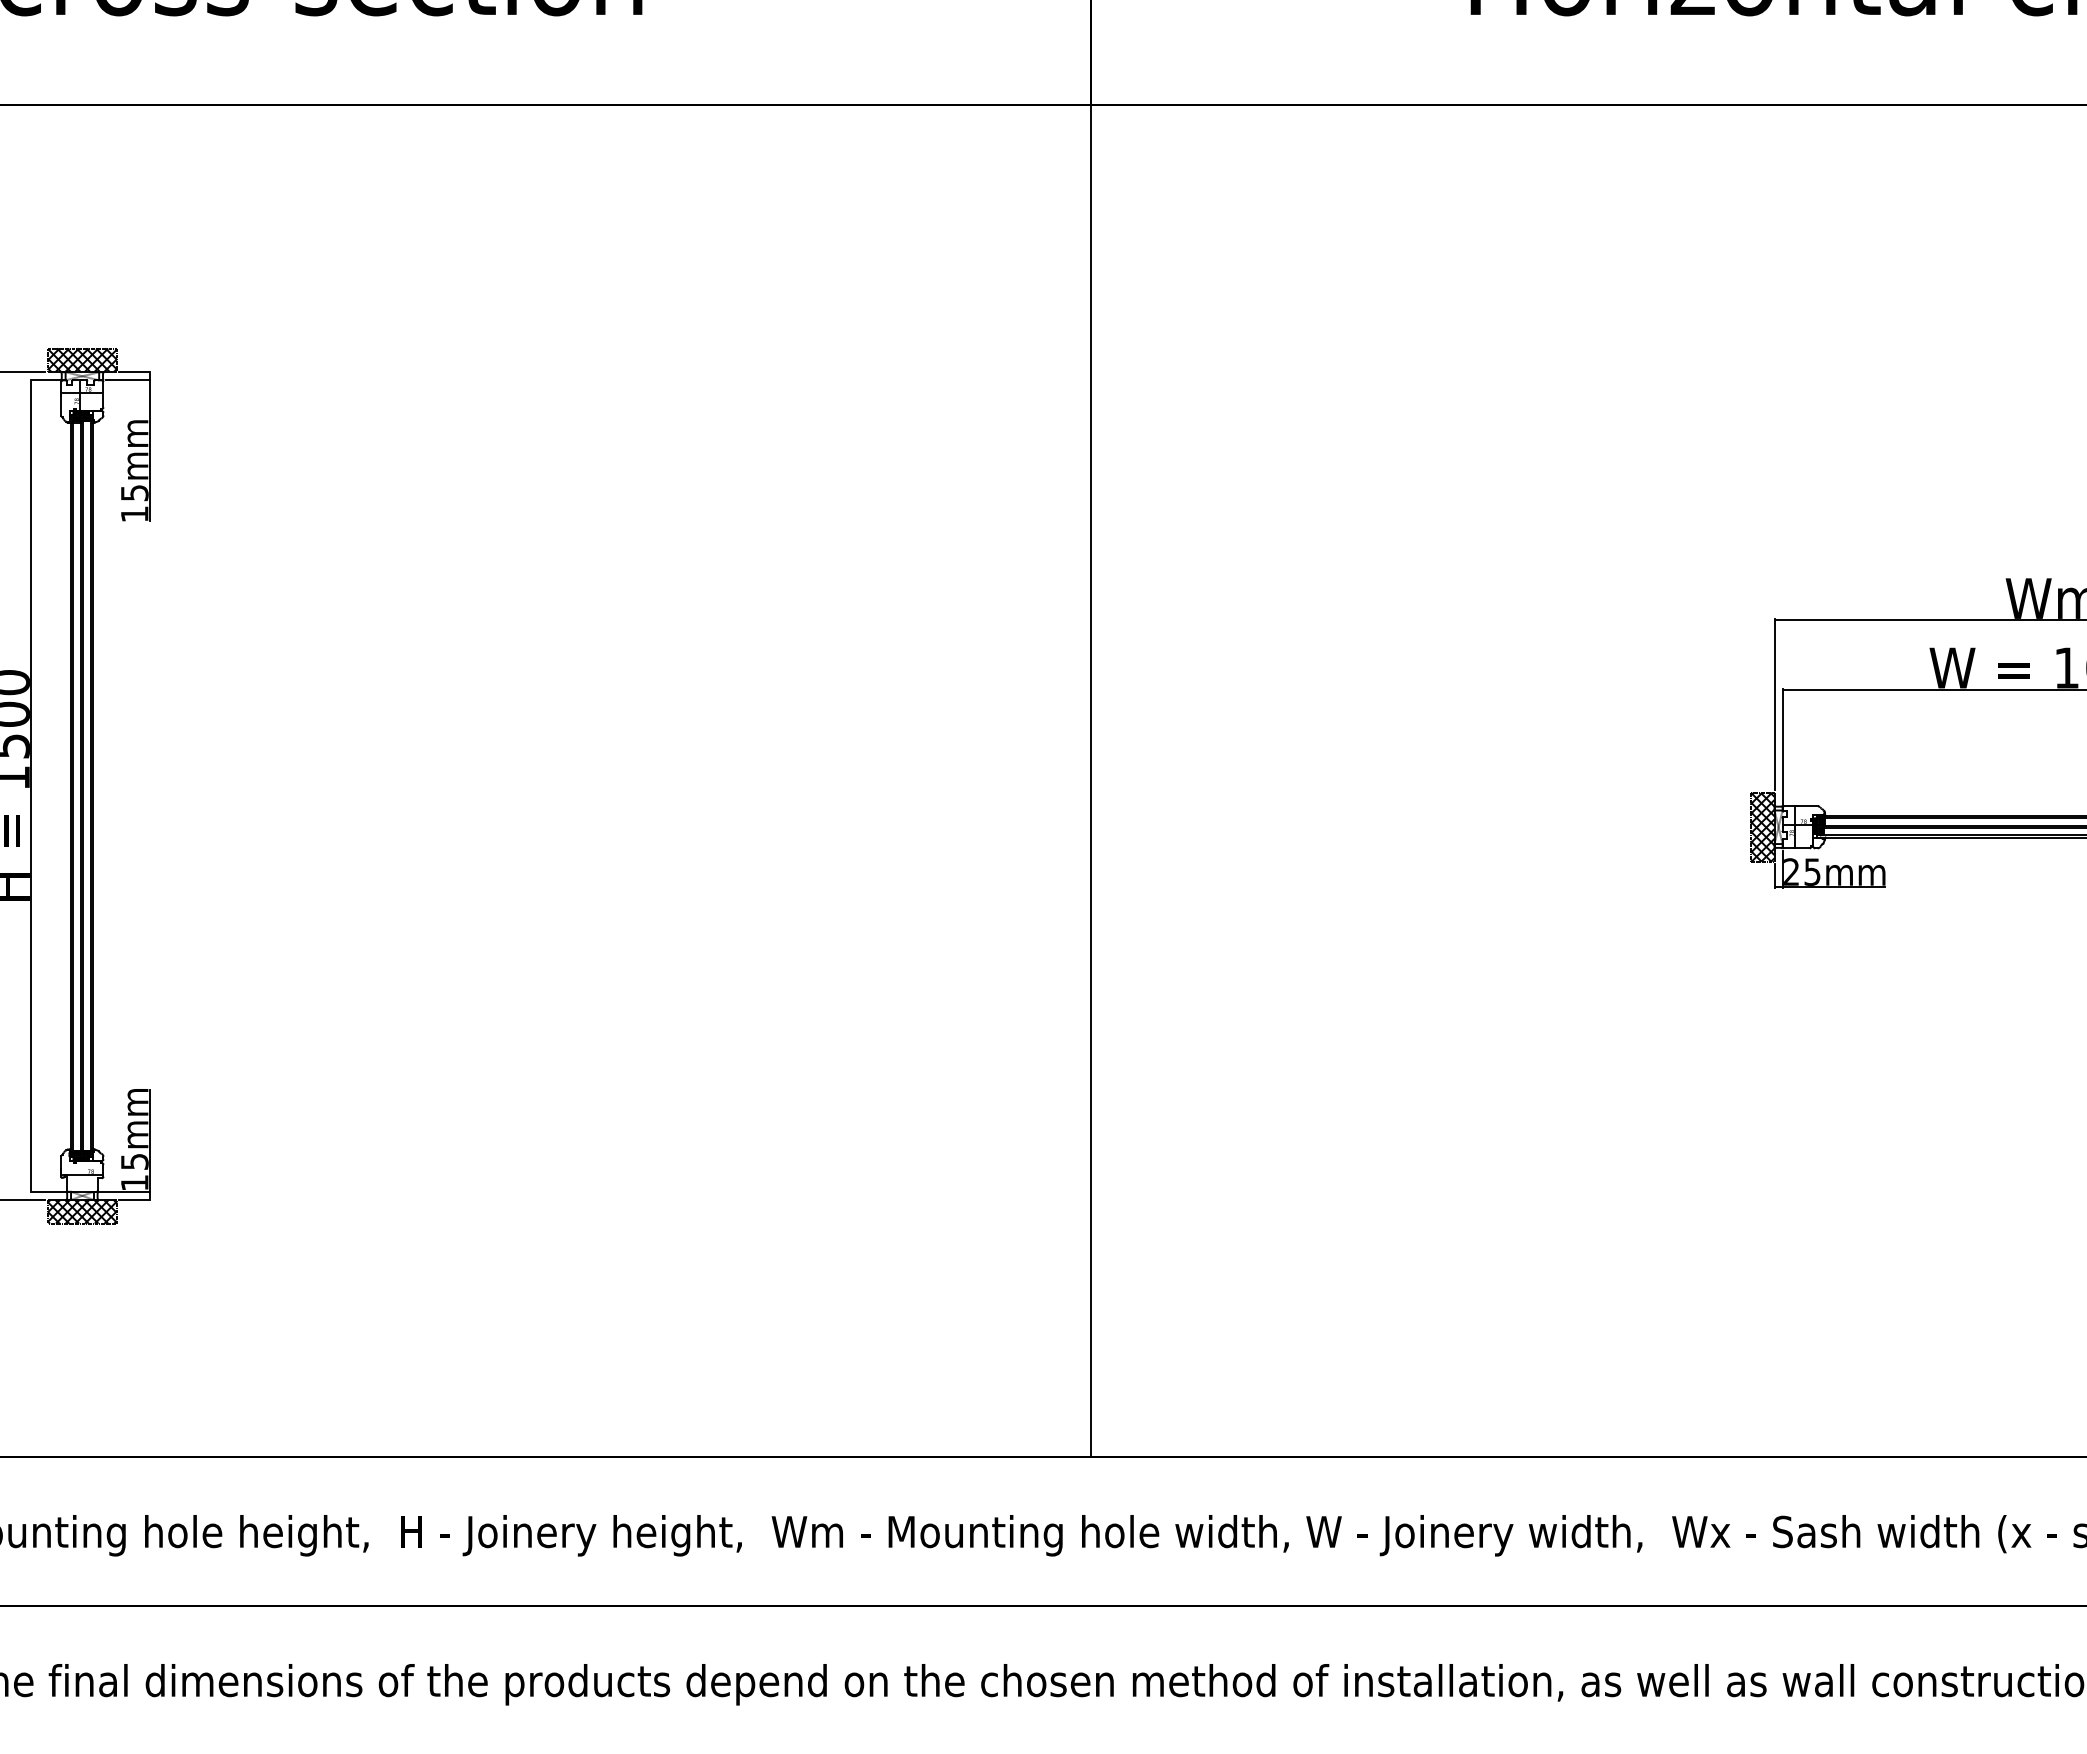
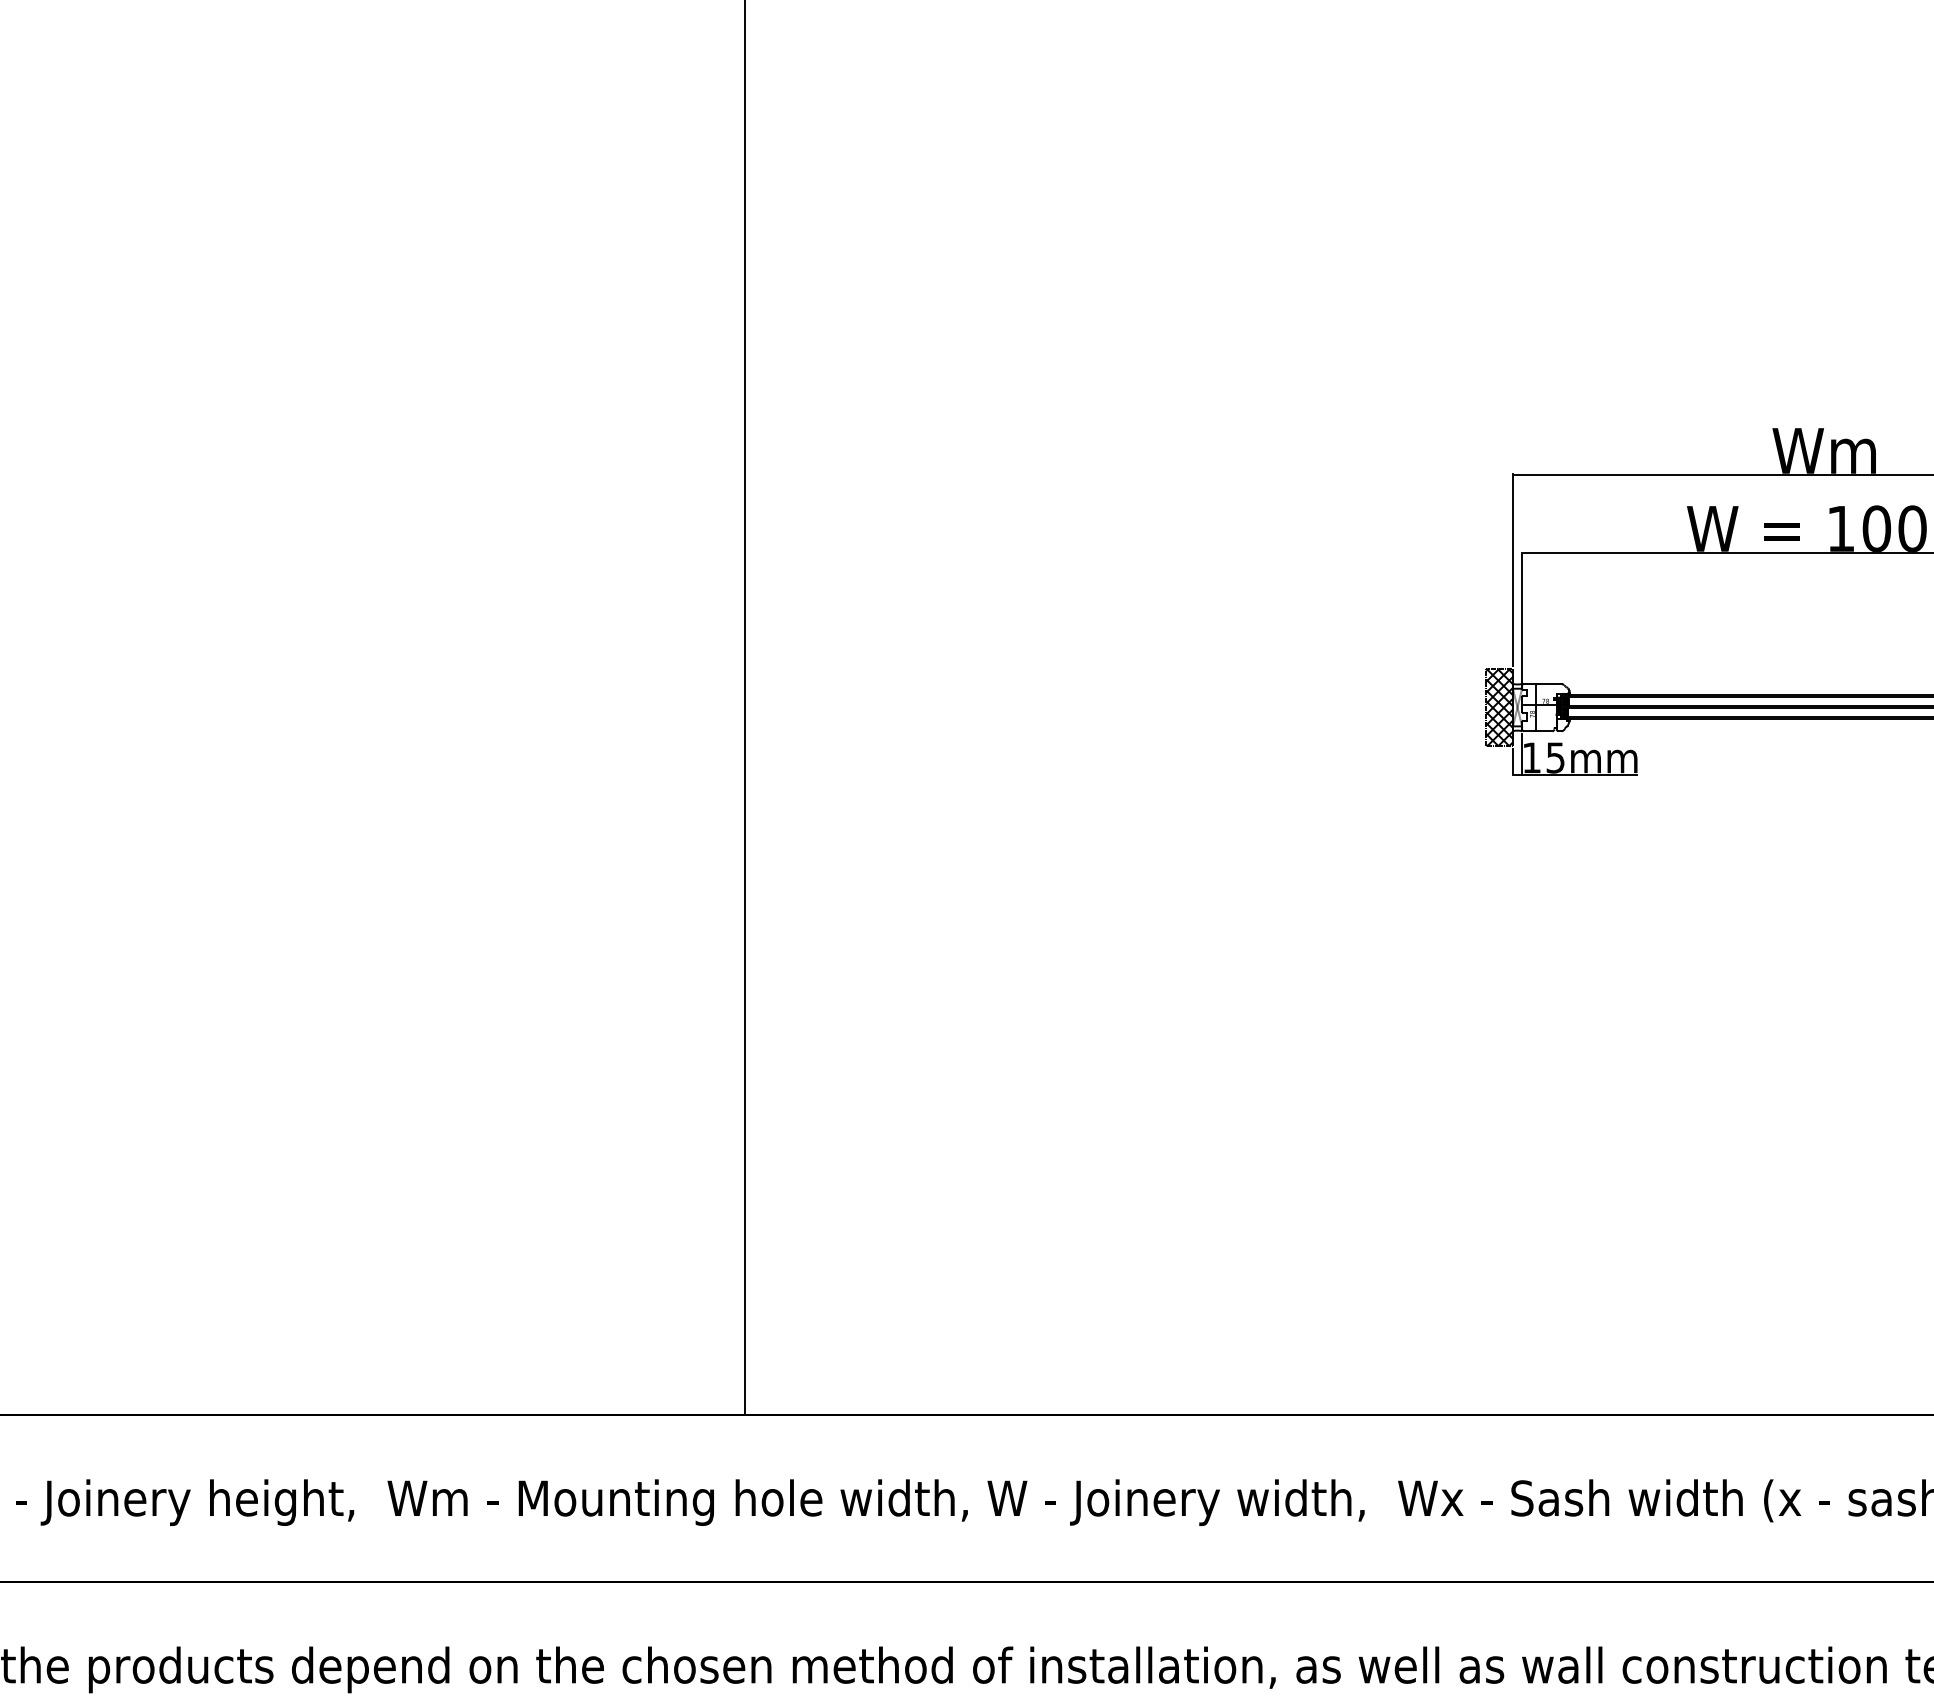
text: (1791, 871) -> (1532, 757), 25mm -> 15mm

